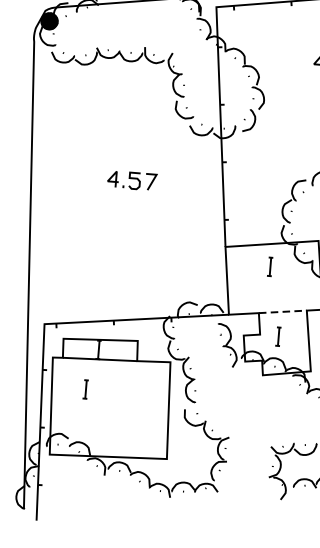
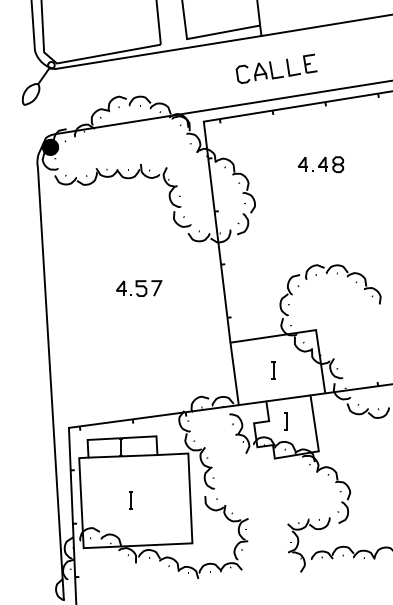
part: (270, 266) -> (273, 370), moved
line: (282, 311) -> (288, 398), dashed -> solid
line: (85, 389) -> (130, 500), moved

